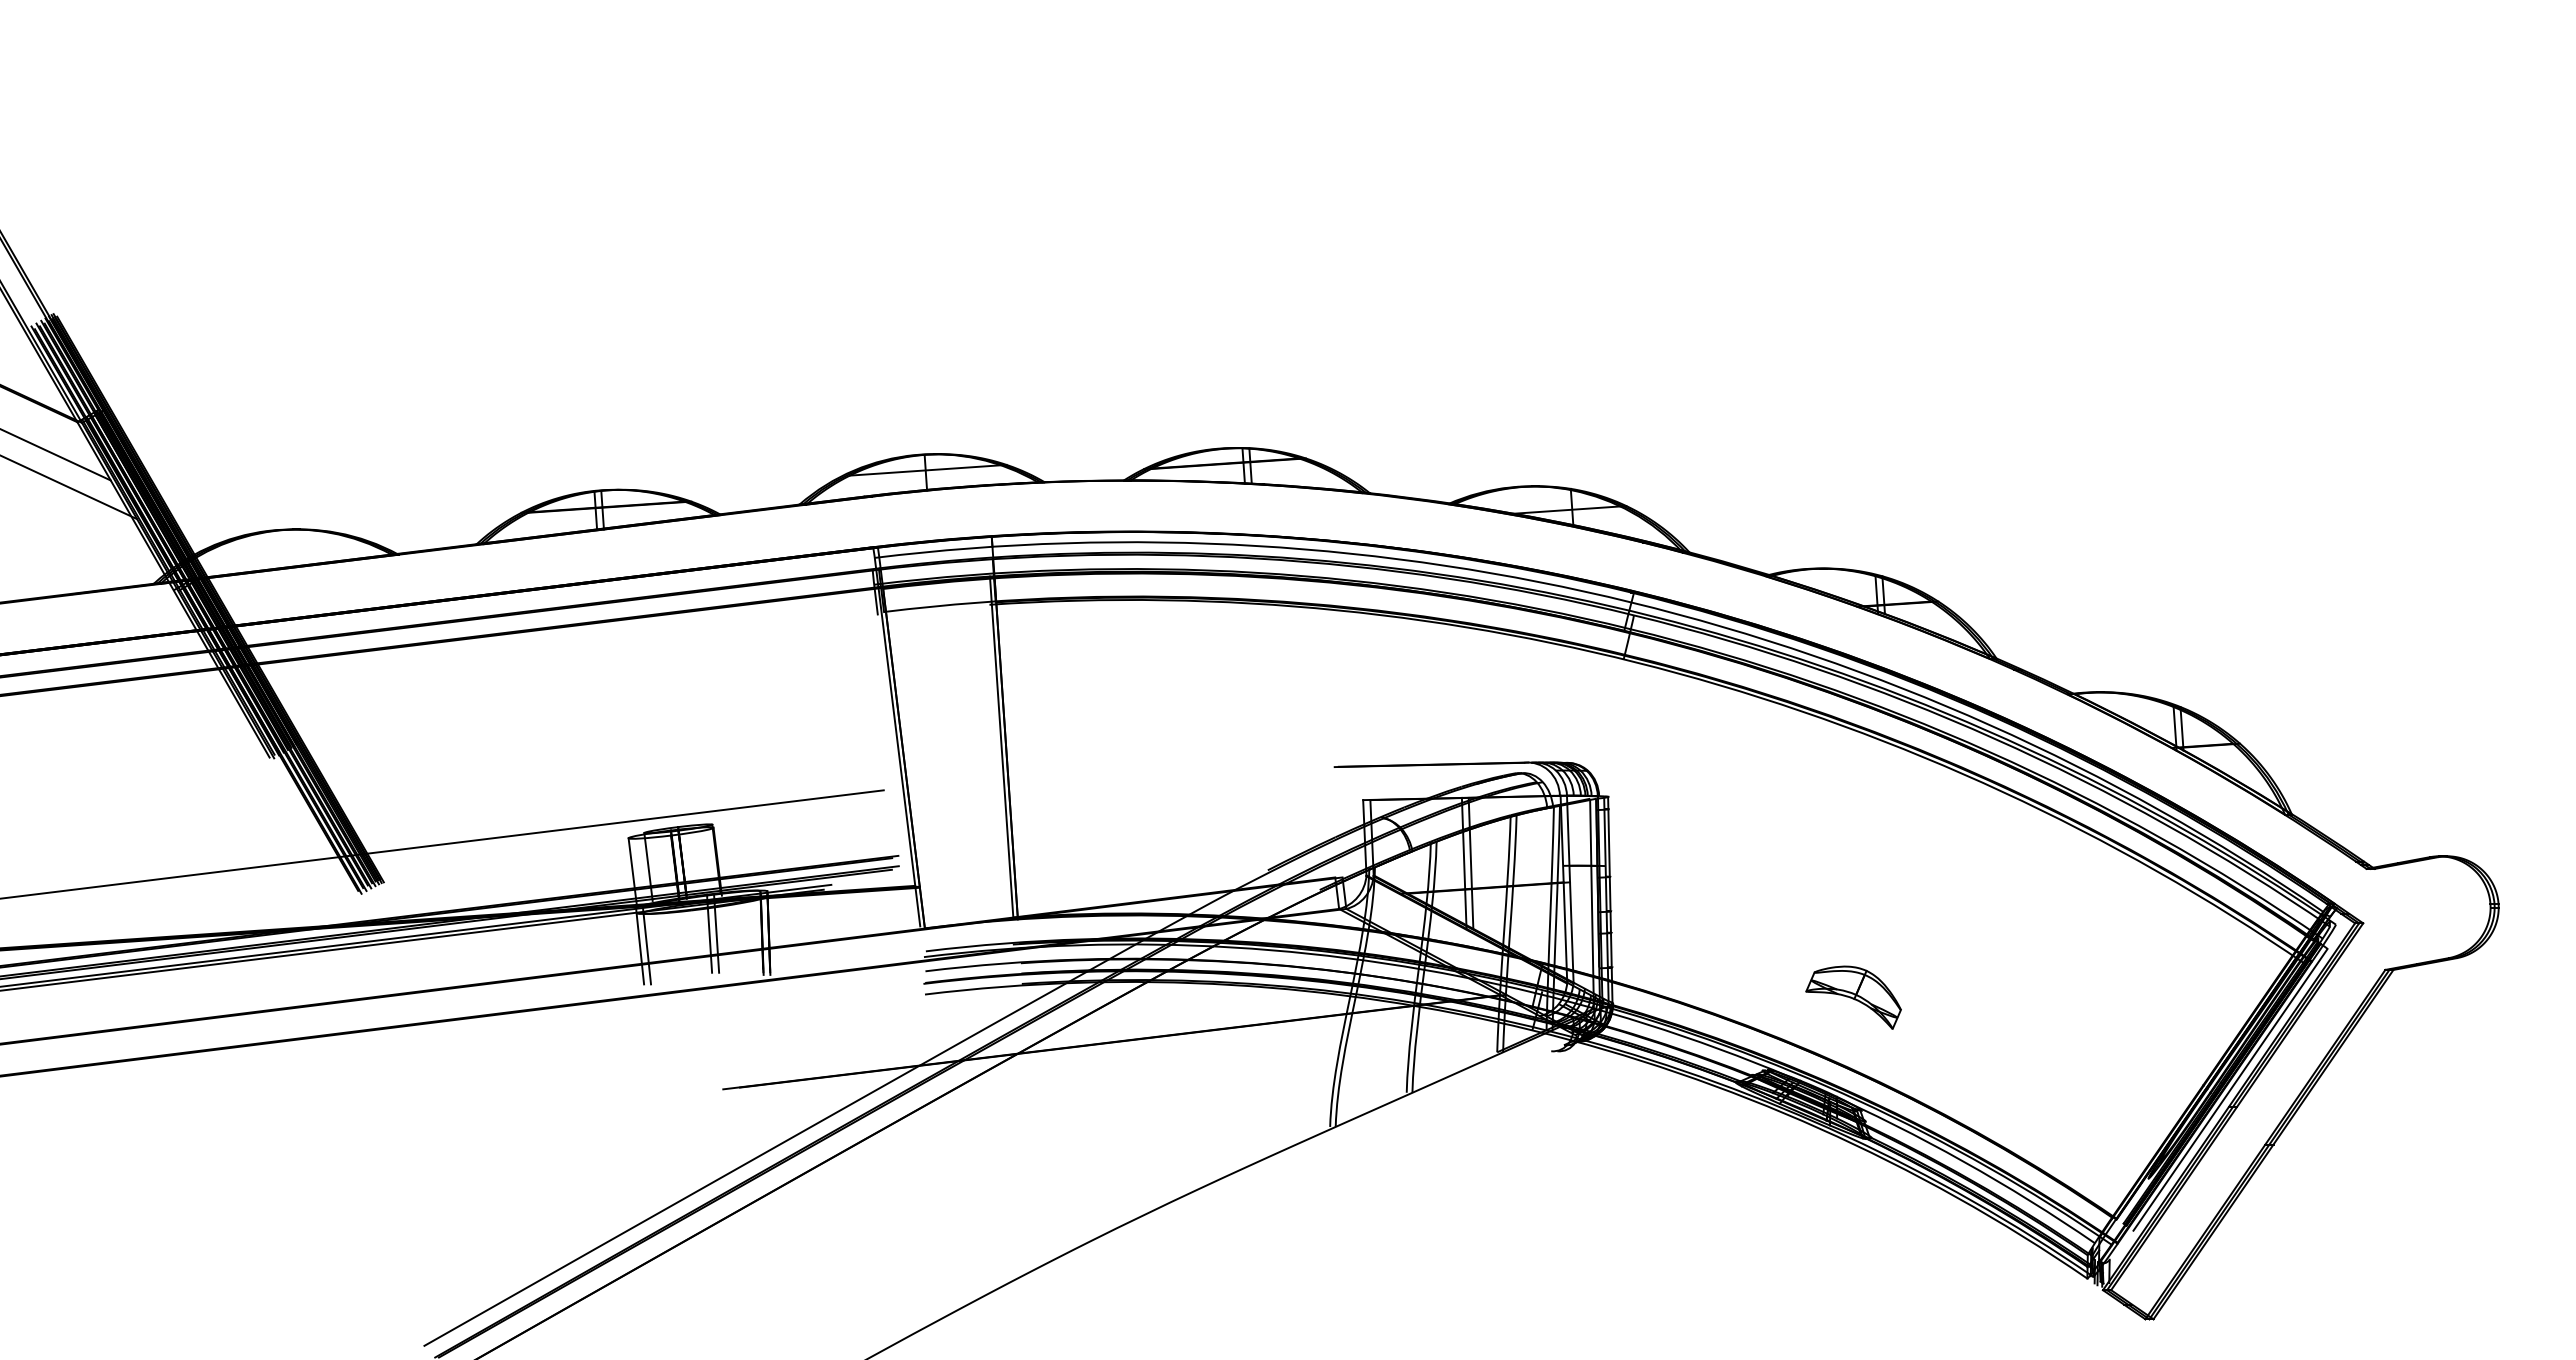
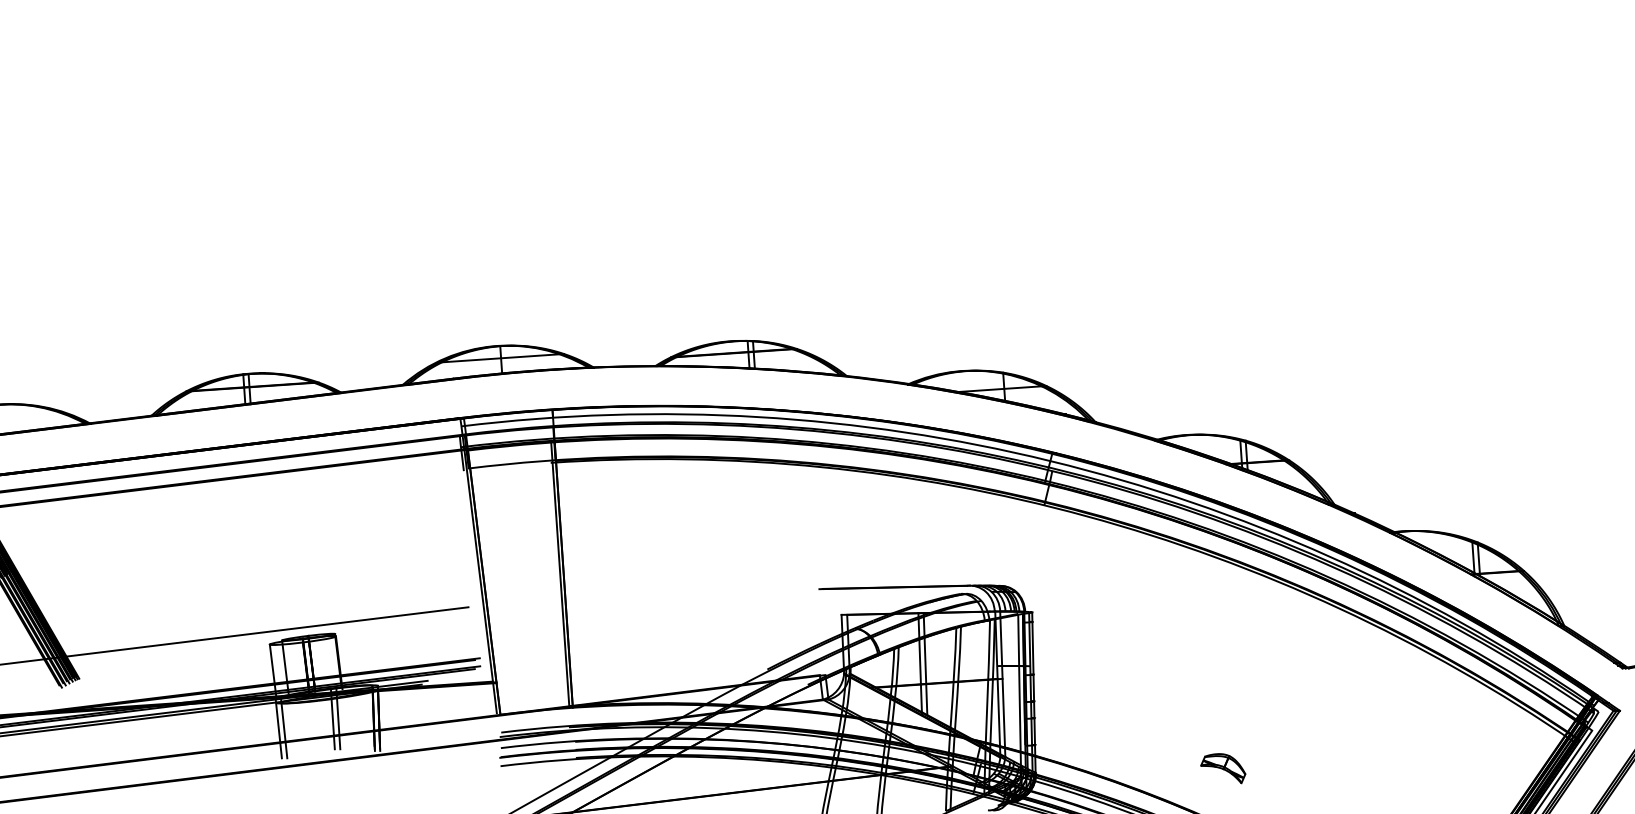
part: (1853, 997) -> (1223, 768), size x0.6

